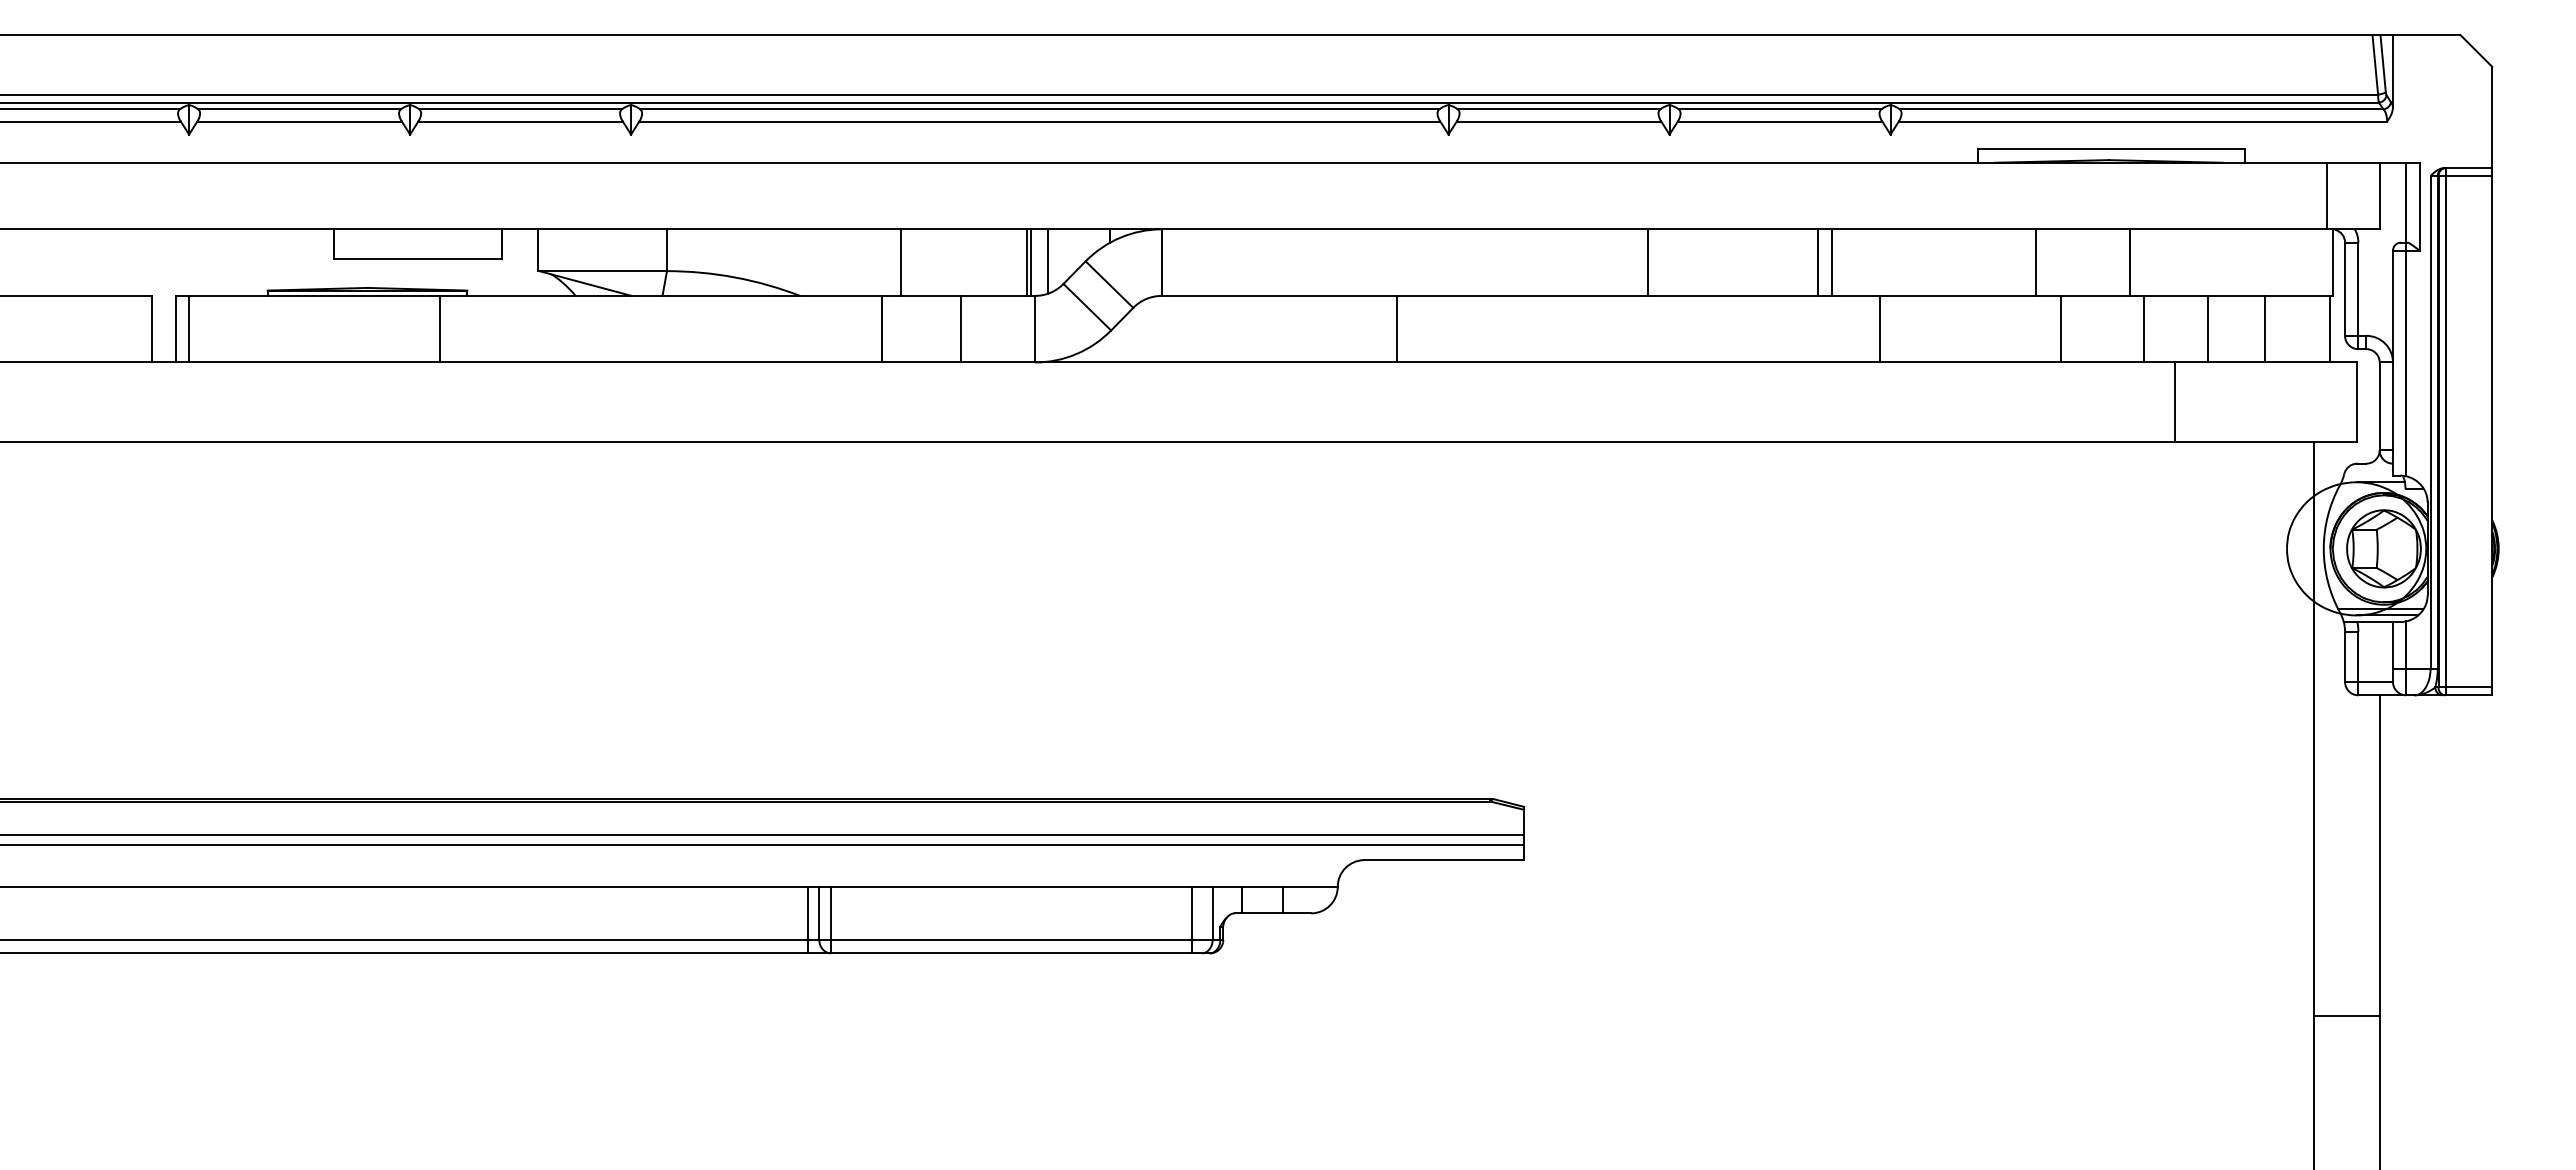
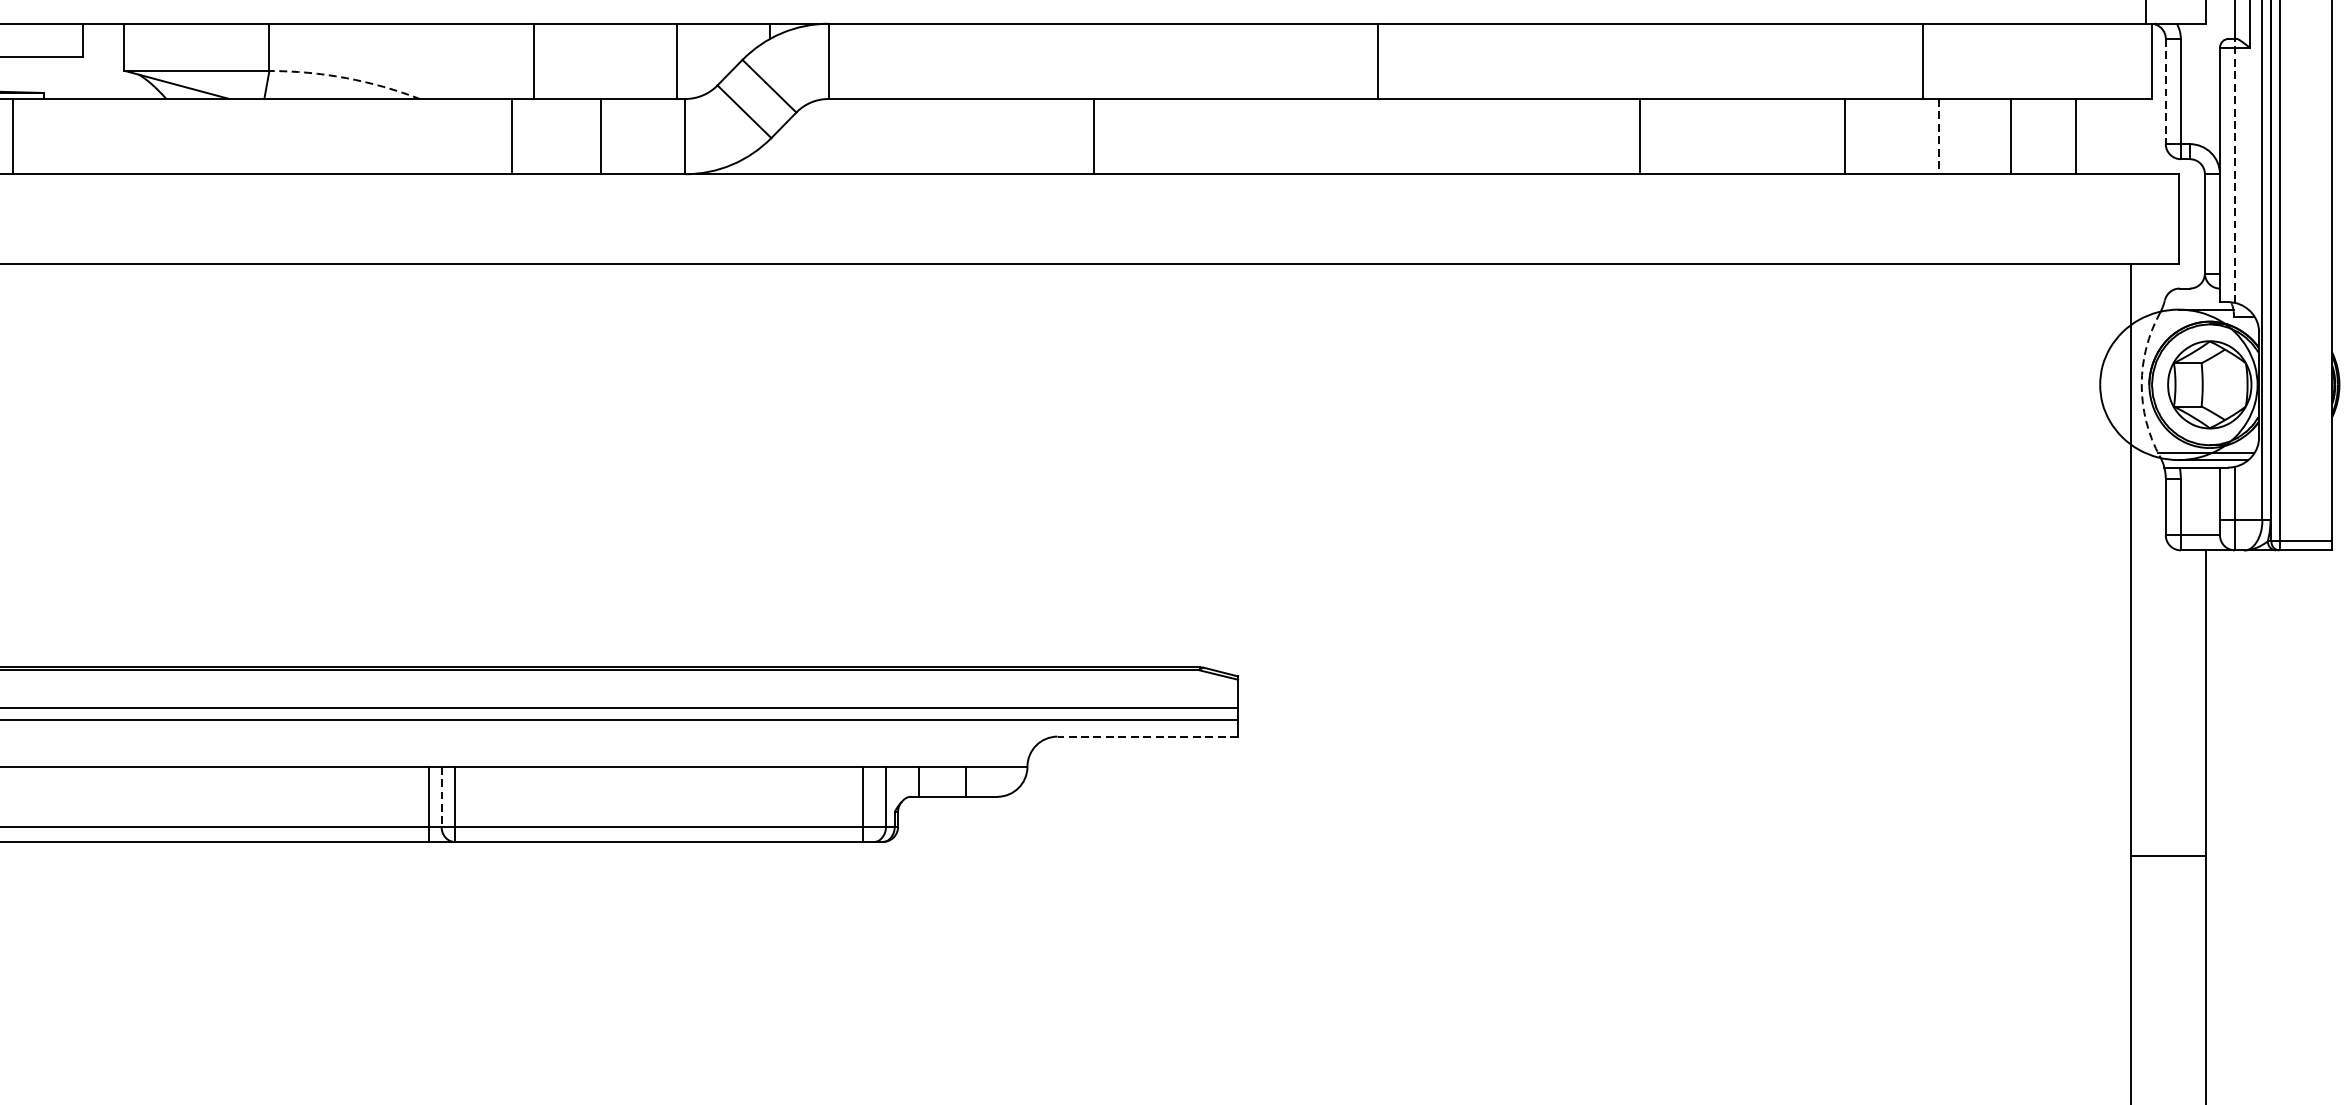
line: (1047, 261) -> (699, 60), removed
line: (1030, 262) -> (680, 61), removed
line: (1818, 262) -> (1570, 61), removed
line: (1831, 262) -> (1585, 61), removed
line: (2035, 262) -> (1815, 61), removed
arc: (735, 277) -> (346, 78), solid -> dashed
line: (2345, 289) -> (2166, 91), solid -> dashed
line: (2329, 328) -> (2148, 135), removed
line: (2144, 329) -> (1939, 136), solid -> dashed
line: (2406, 359) -> (2235, 170), solid -> dashed
line: (2175, 402) -> (1974, 219), removed
arc: (2323, 548) -> (2141, 384), solid -> dashed
line: (1444, 860) -> (1148, 737), solid -> dashed
line: (819, 913) -> (441, 796), solid -> dashed
line: (2346, 1015) -> (2167, 855), moved

